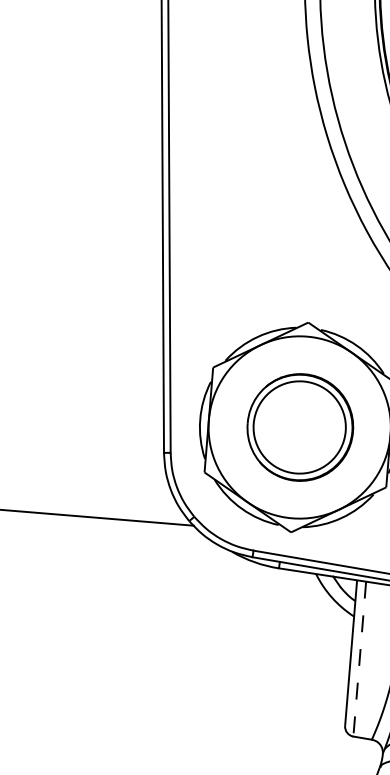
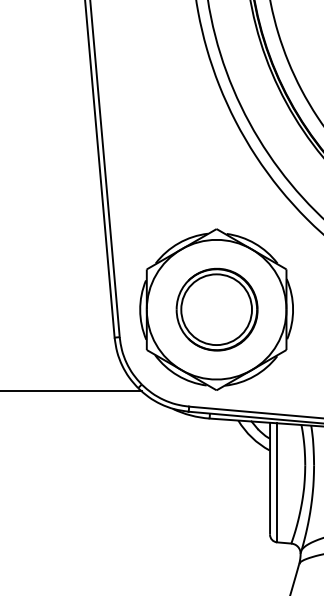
line: (360, 658) -> (277, 482), dashed -> solid

